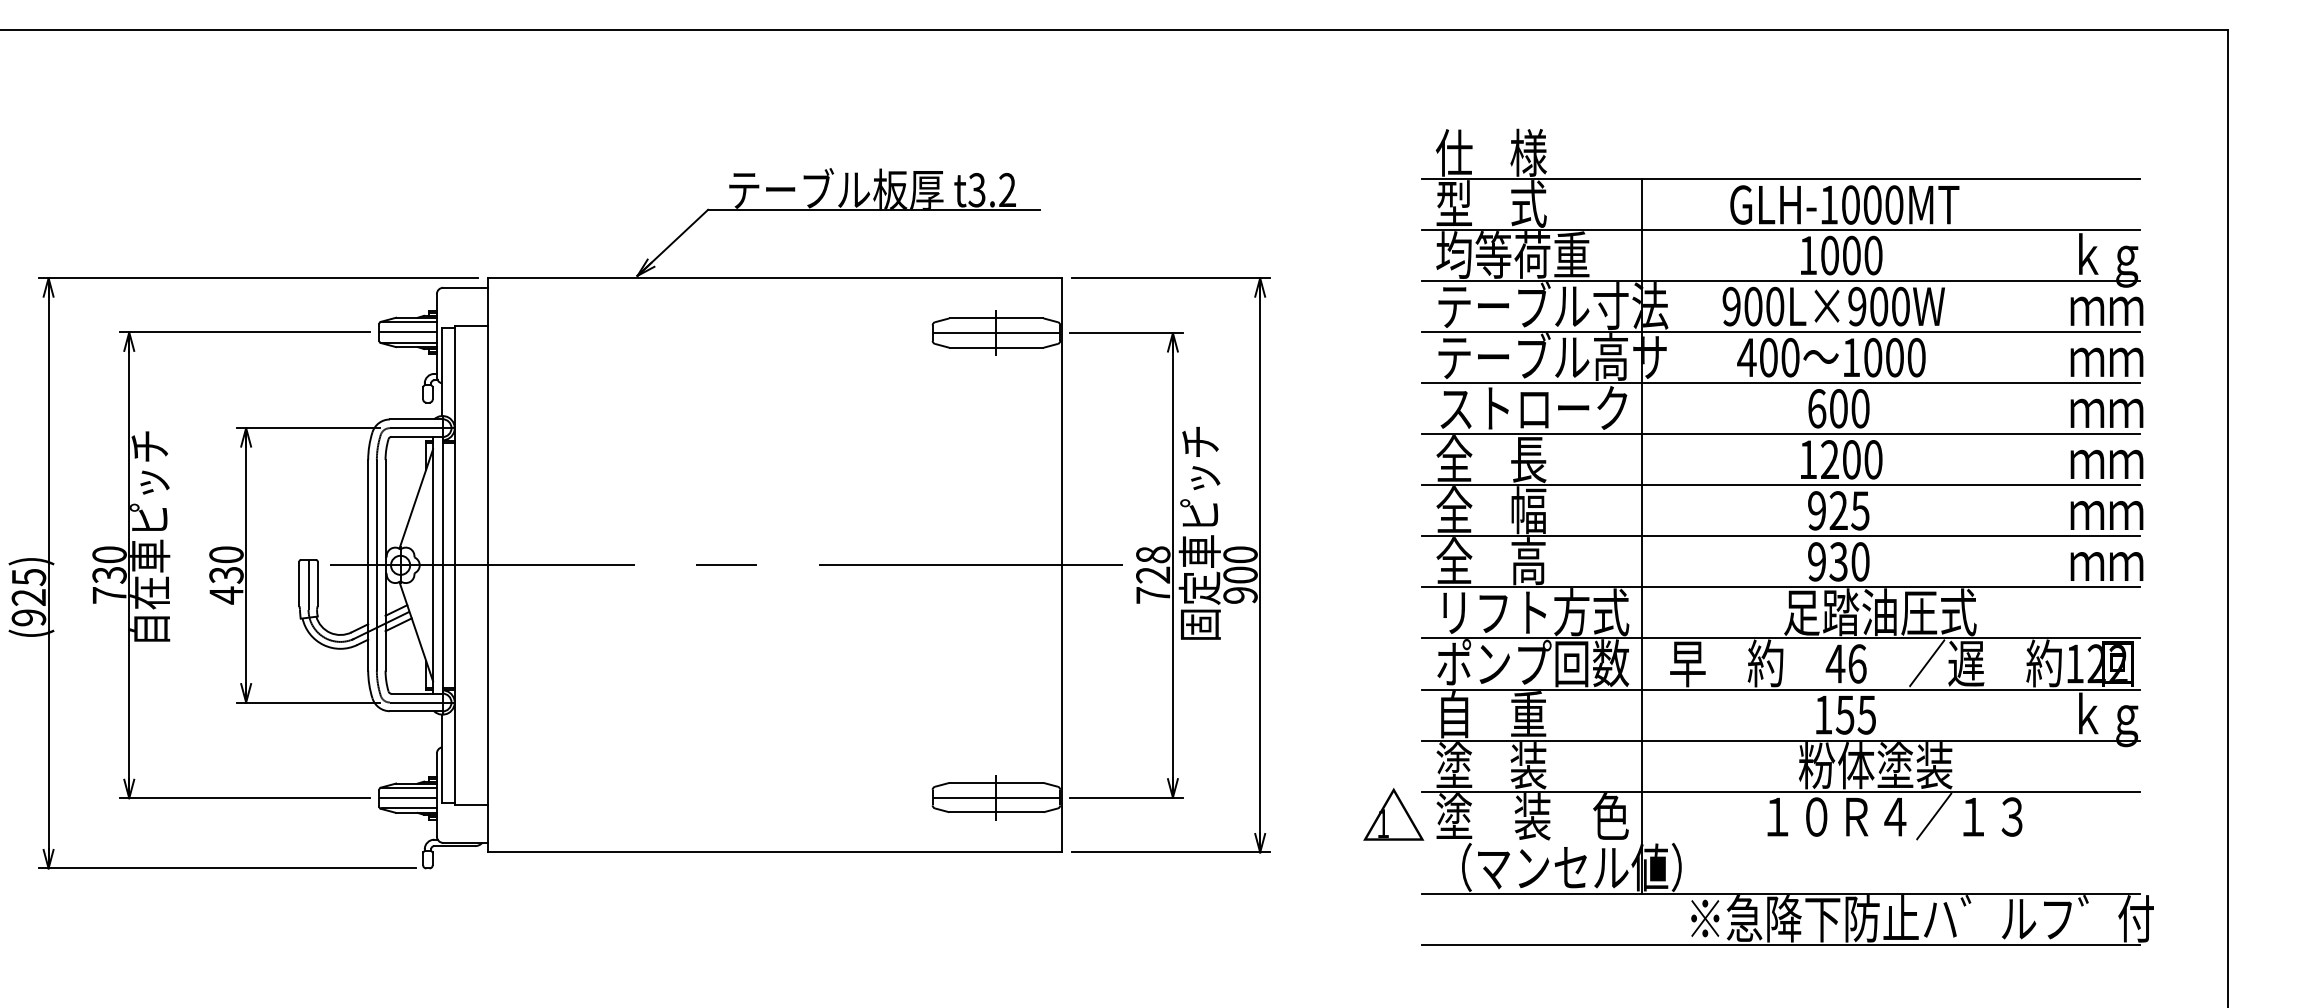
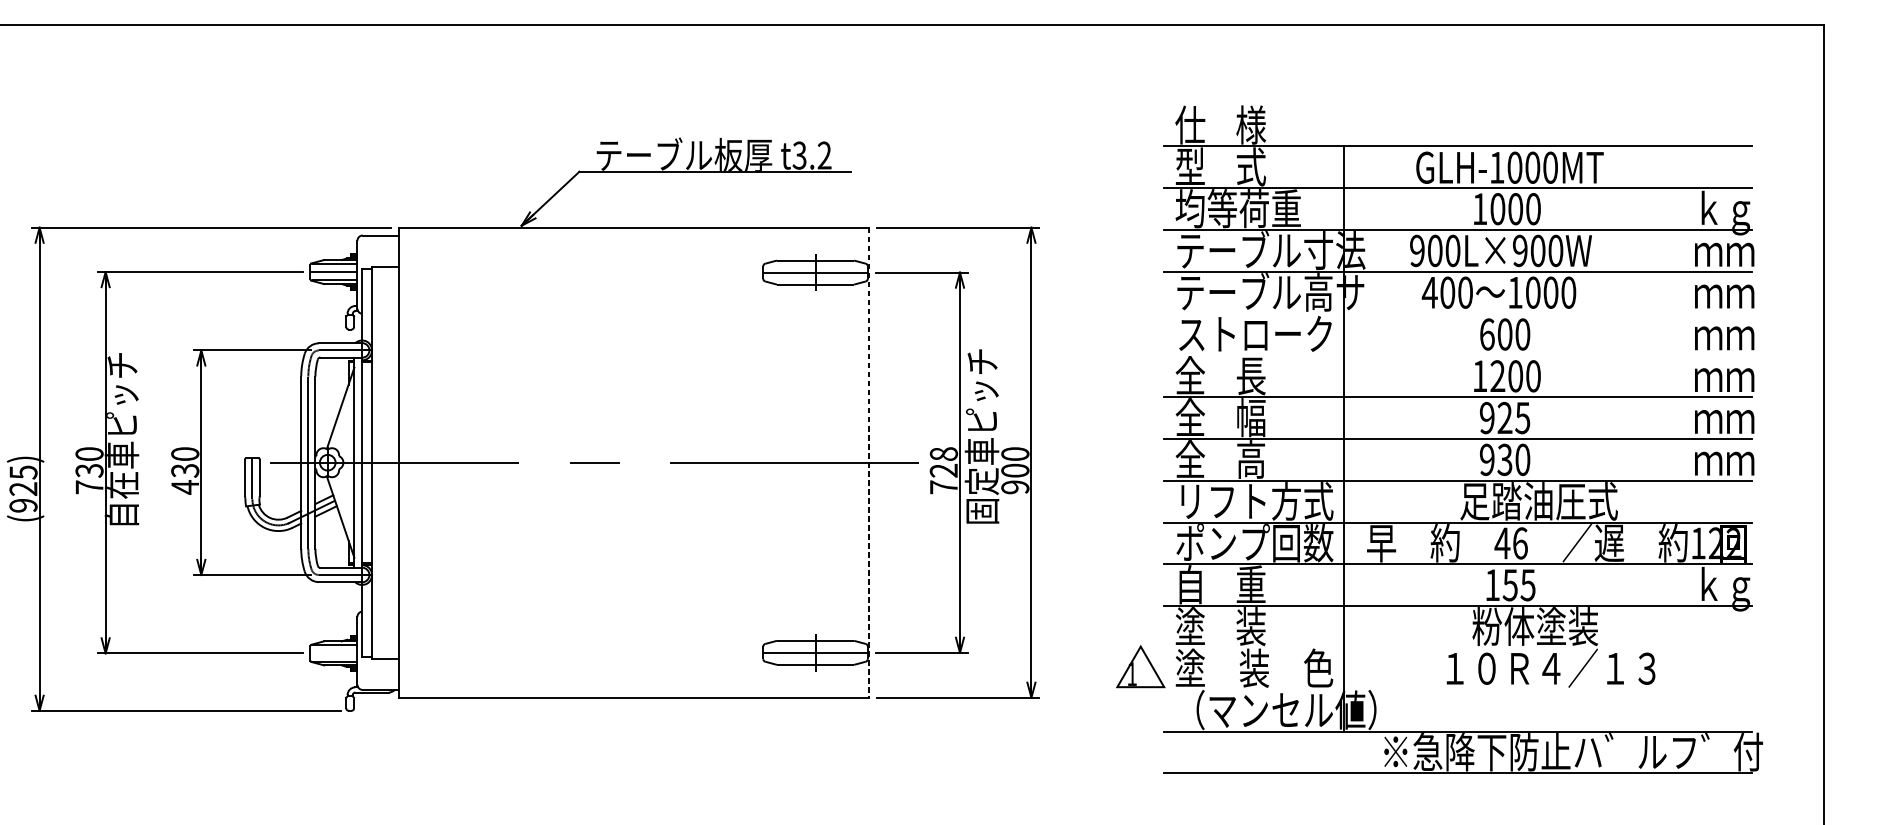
line: (1780, 383) -> (1457, 313), removed
line: (1780, 434) -> (1457, 355), removed
line: (1062, 565) -> (869, 462), solid -> dashed
line: (1780, 791) -> (1457, 647), removed
line: (407, 798) -> (333, 653), removed

